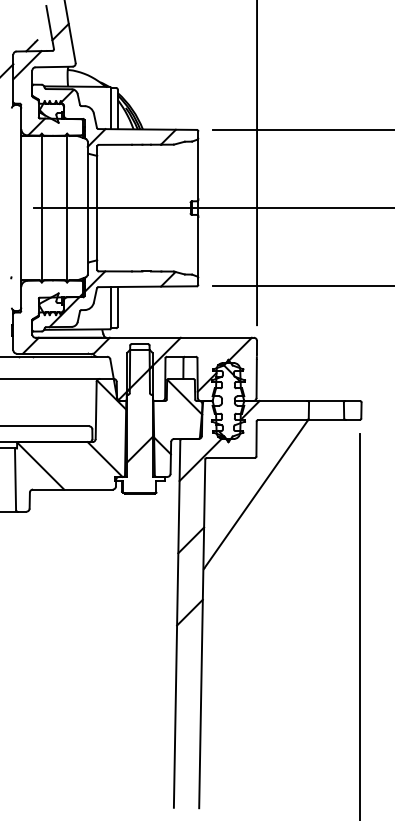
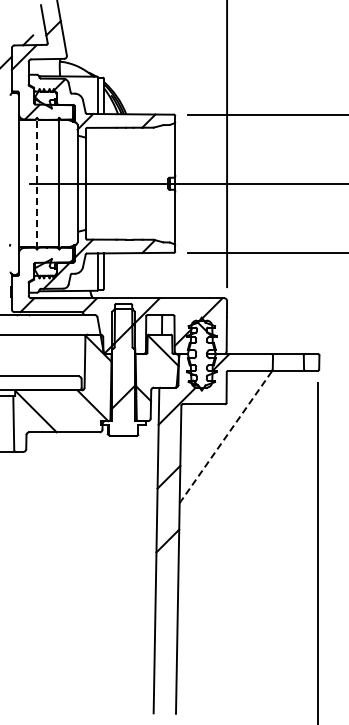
line: (42, 207) -> (37, 183), solid -> dashed
line: (256, 494) -> (226, 436), solid -> dashed

